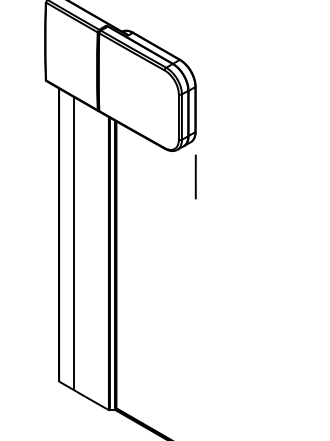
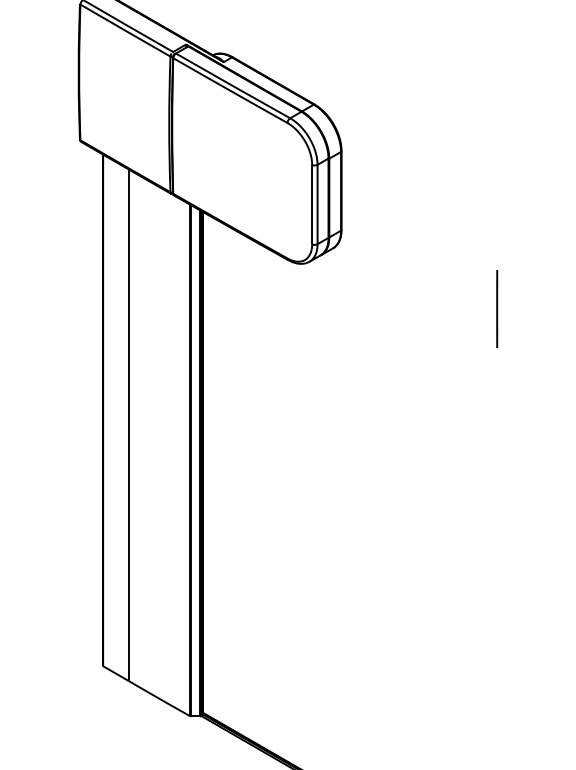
line: (195, 176) -> (496, 308), moved

